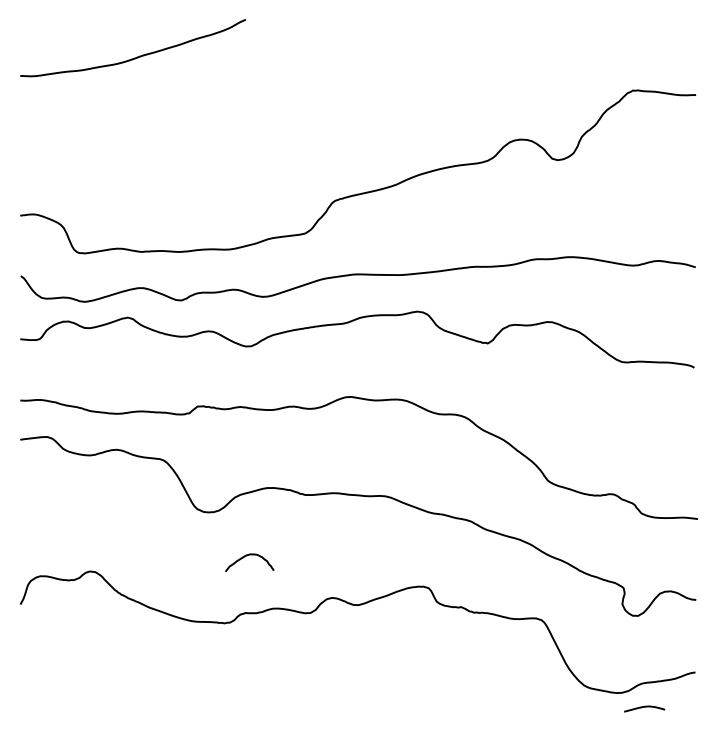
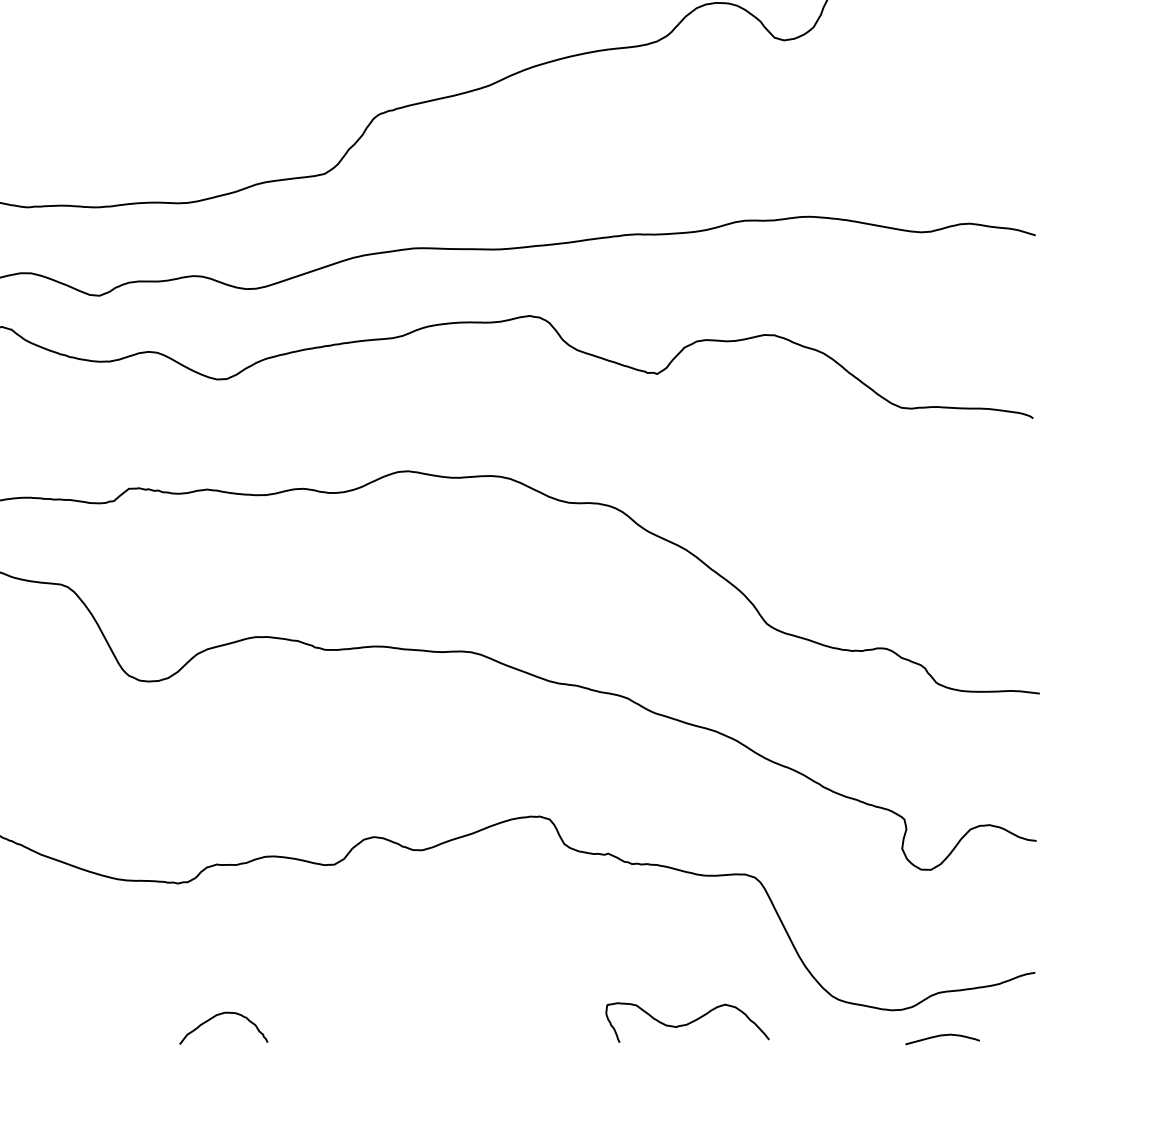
curve: (247, 556) -> (219, 1016), moved
curve: (504, 699) -> (687, 1022), added

